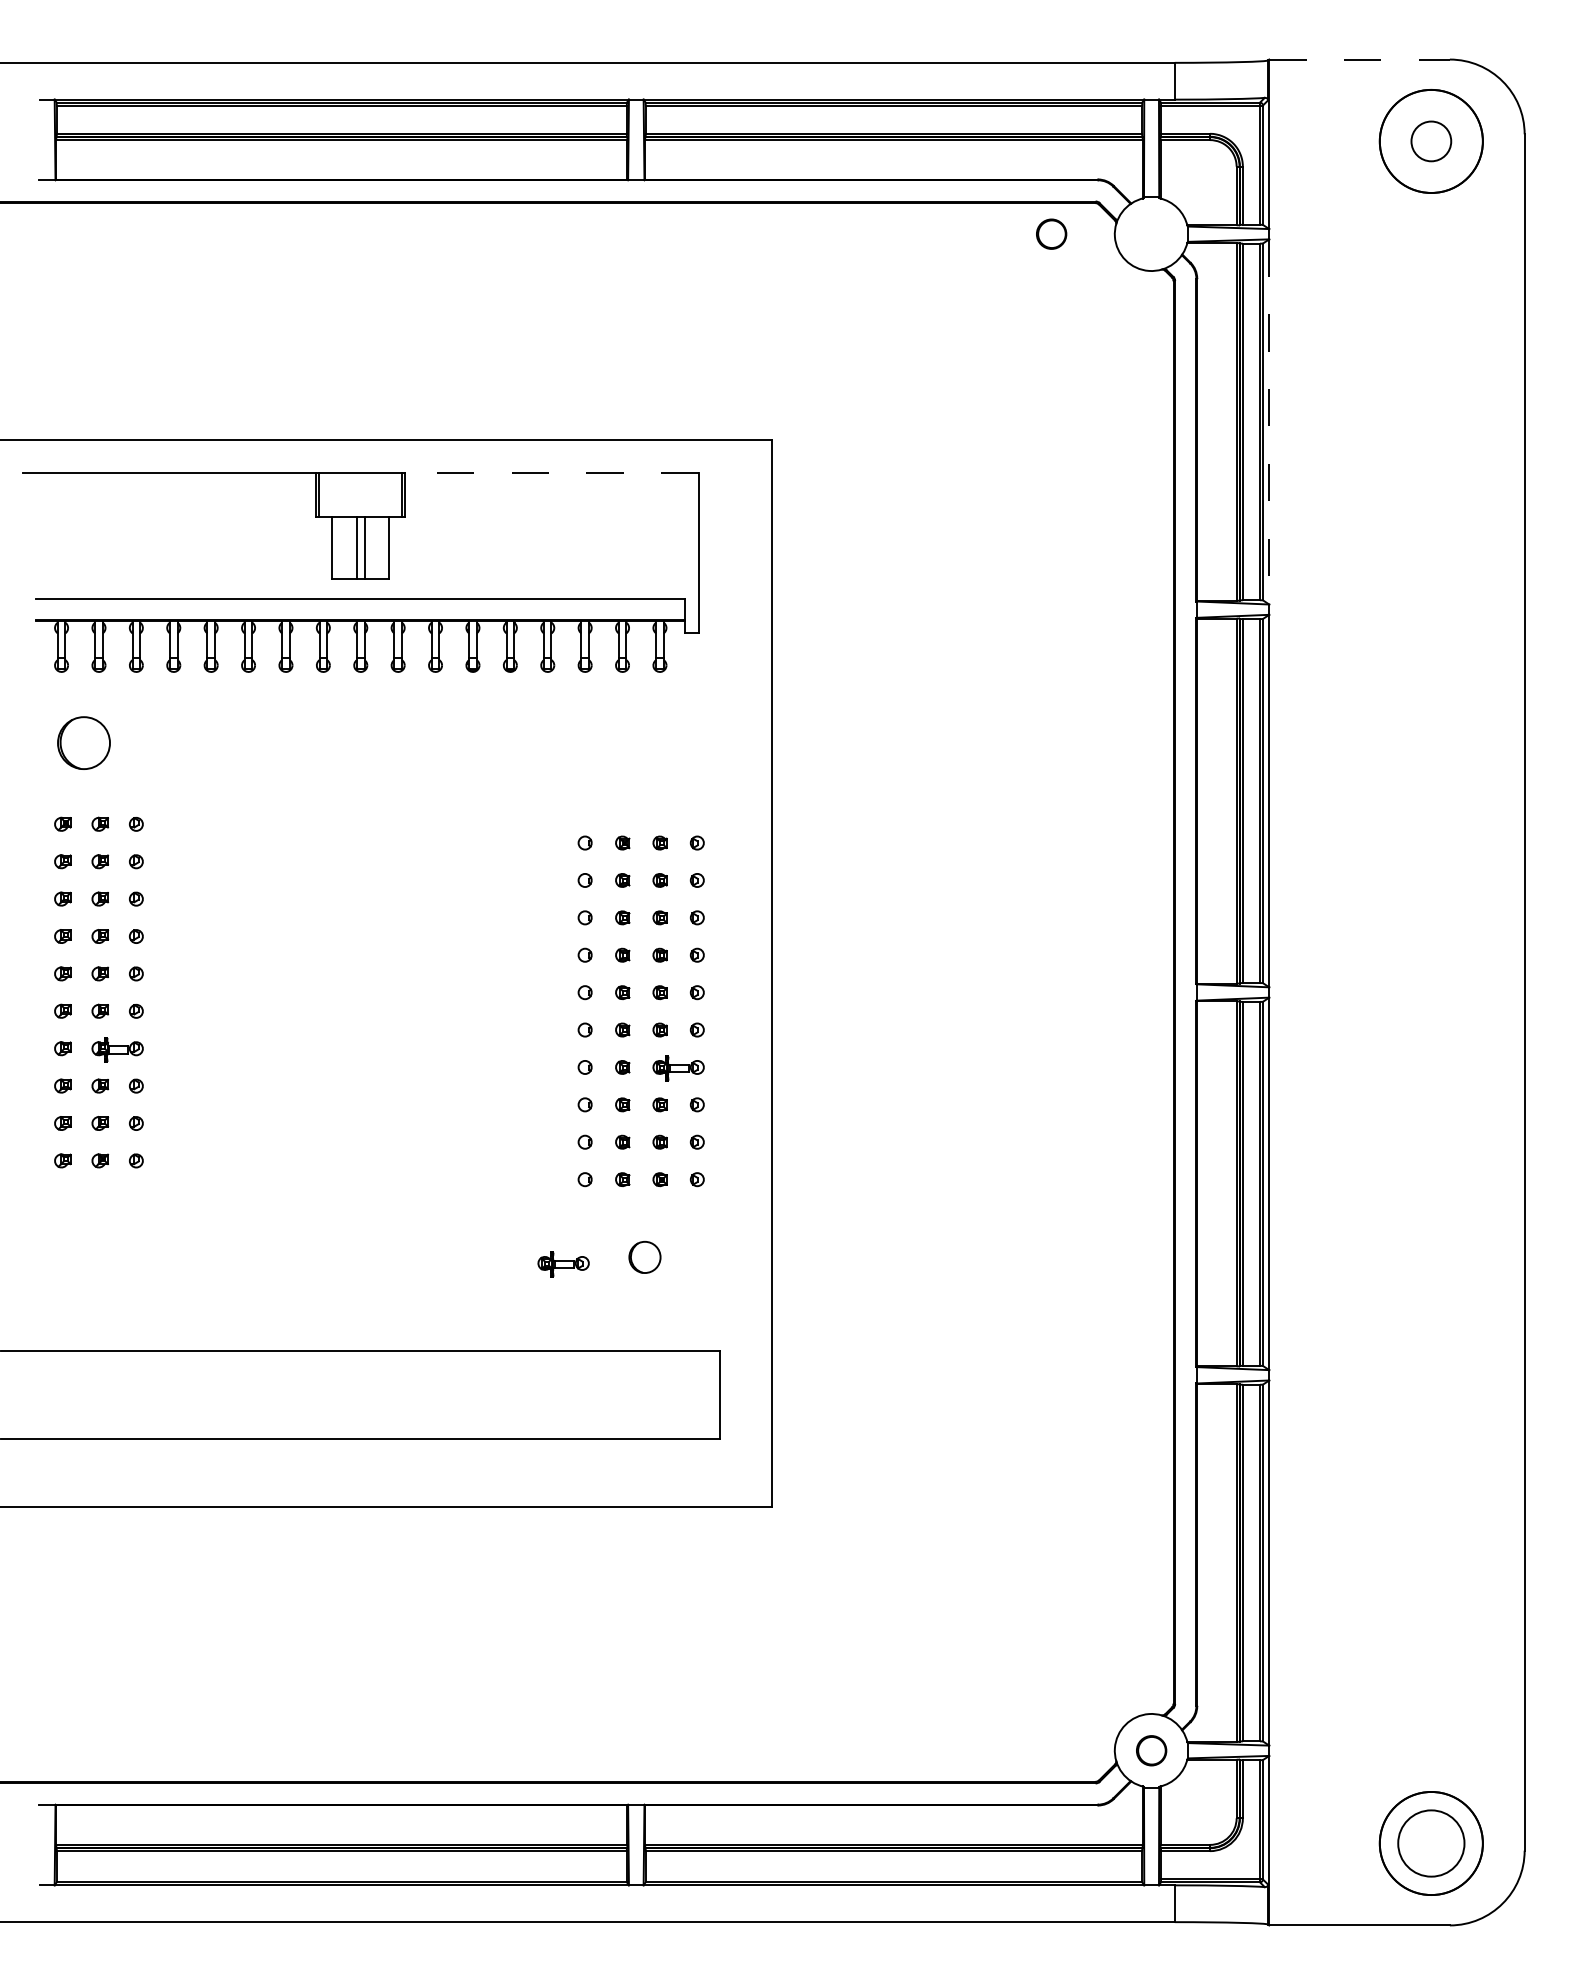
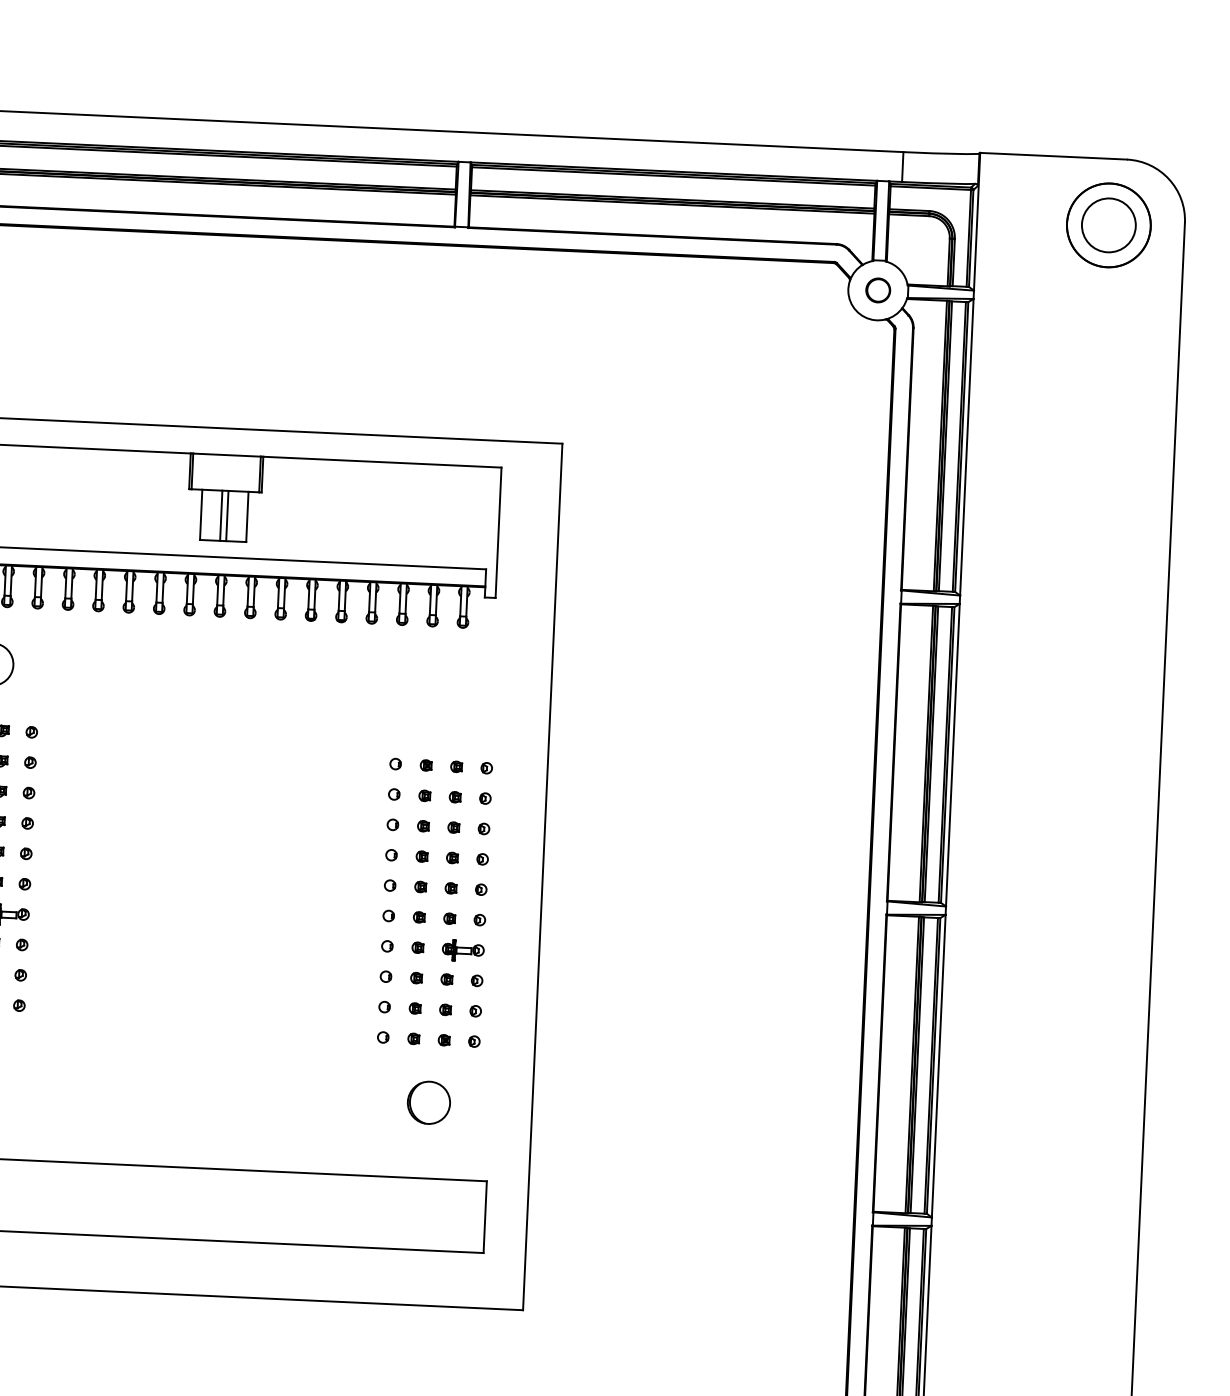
line: (1360, 59) -> (1054, 156), dashed -> solid
circle: (1431, 141) -> (1109, 225), size x1.67
circle: (1051, 233) -> (878, 289), moved
line: (1269, 421) -> (967, 446), dashed -> solid
line: (552, 472) -> (382, 461), dashed -> solid
part: (644, 1257) -> (428, 1102), size x1.67
part: (563, 1264) -> (362, 1105), removed

